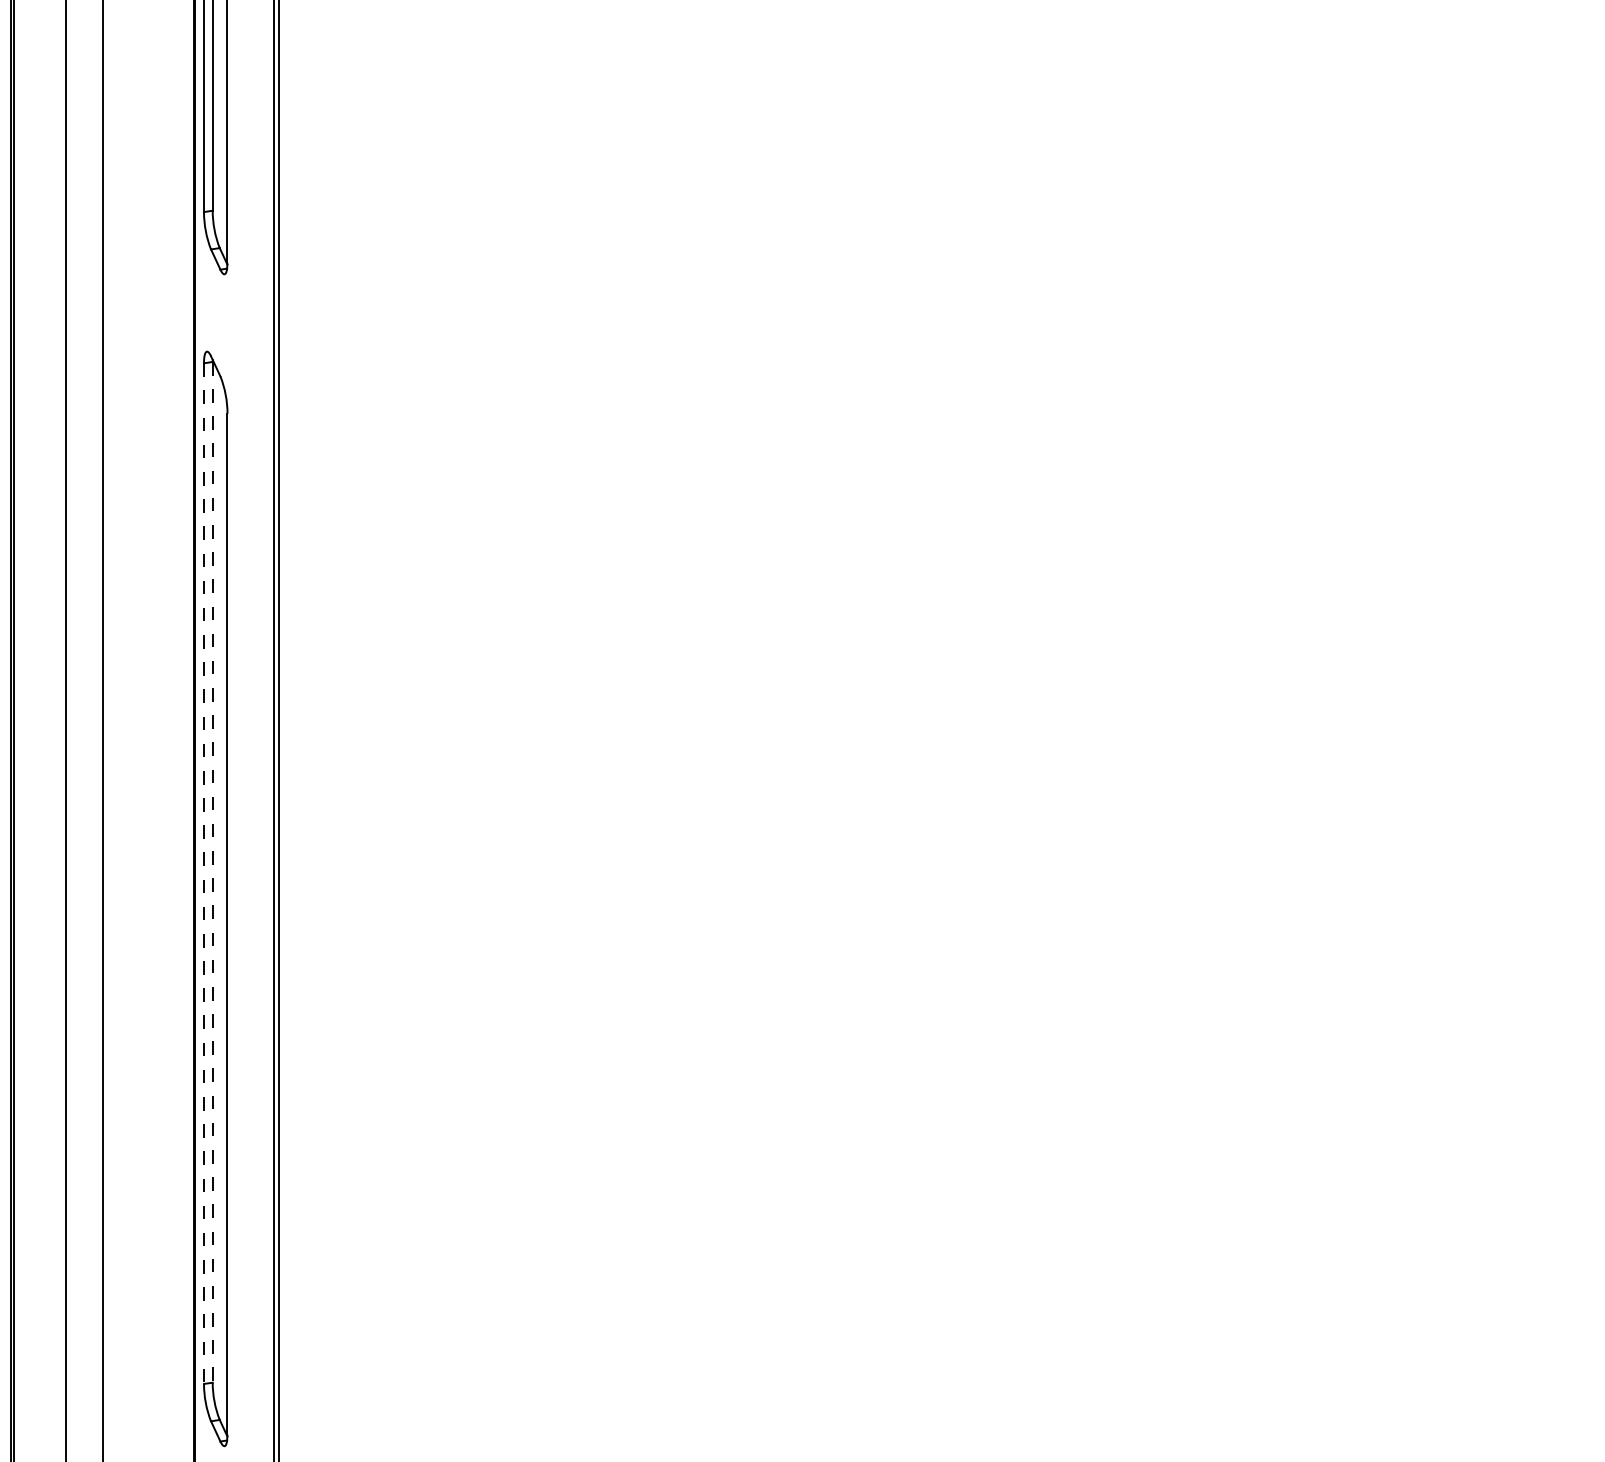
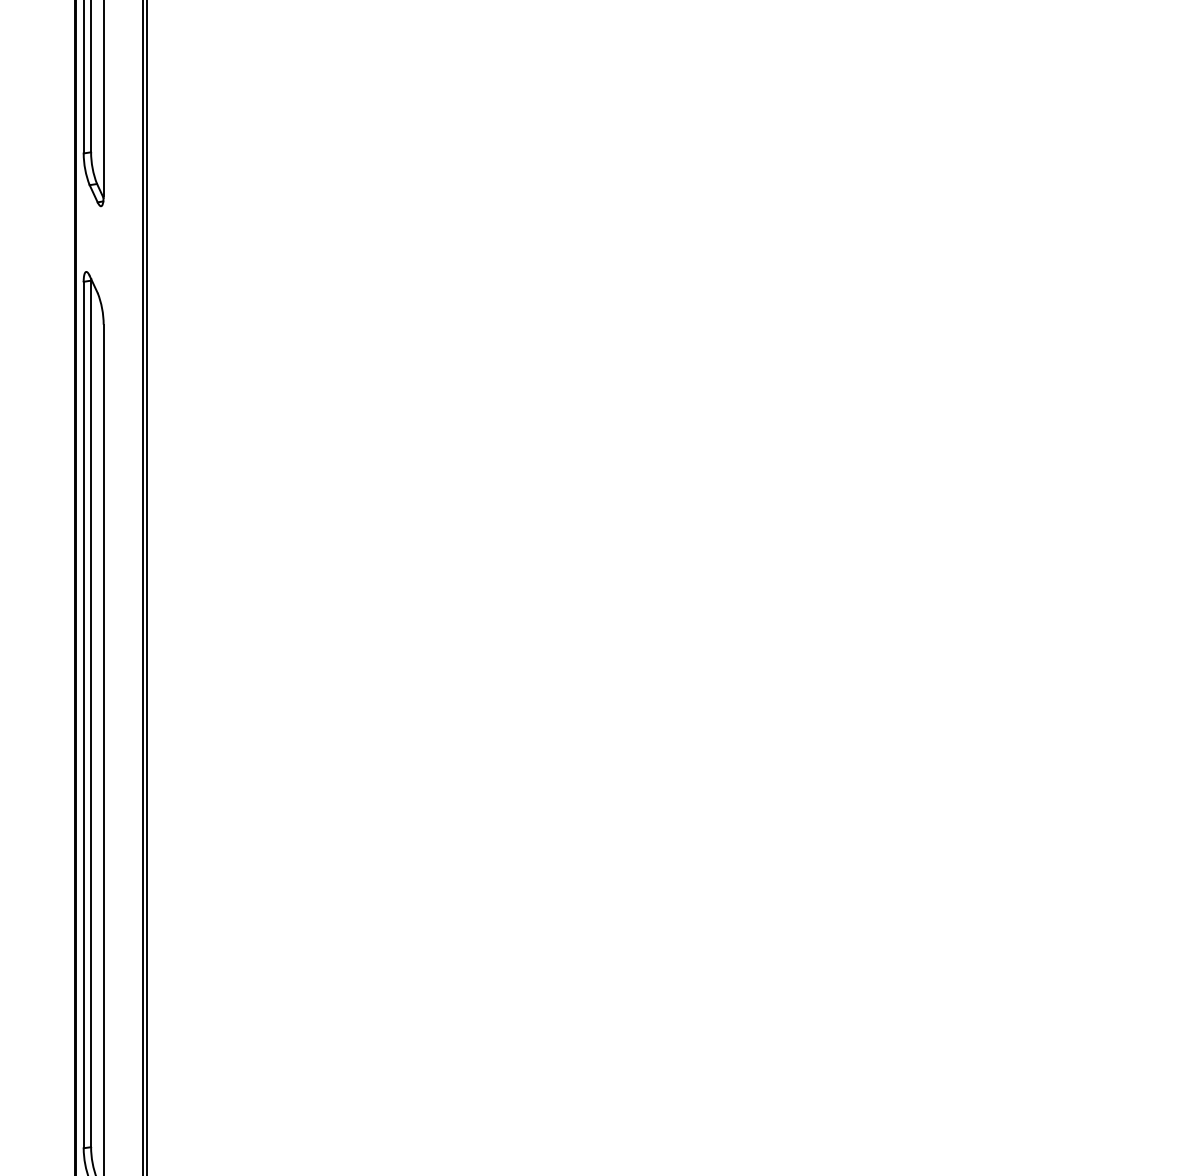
line: (212, 872) -> (90, 714), dashed -> solid
line: (204, 874) -> (84, 715), dashed -> solid

